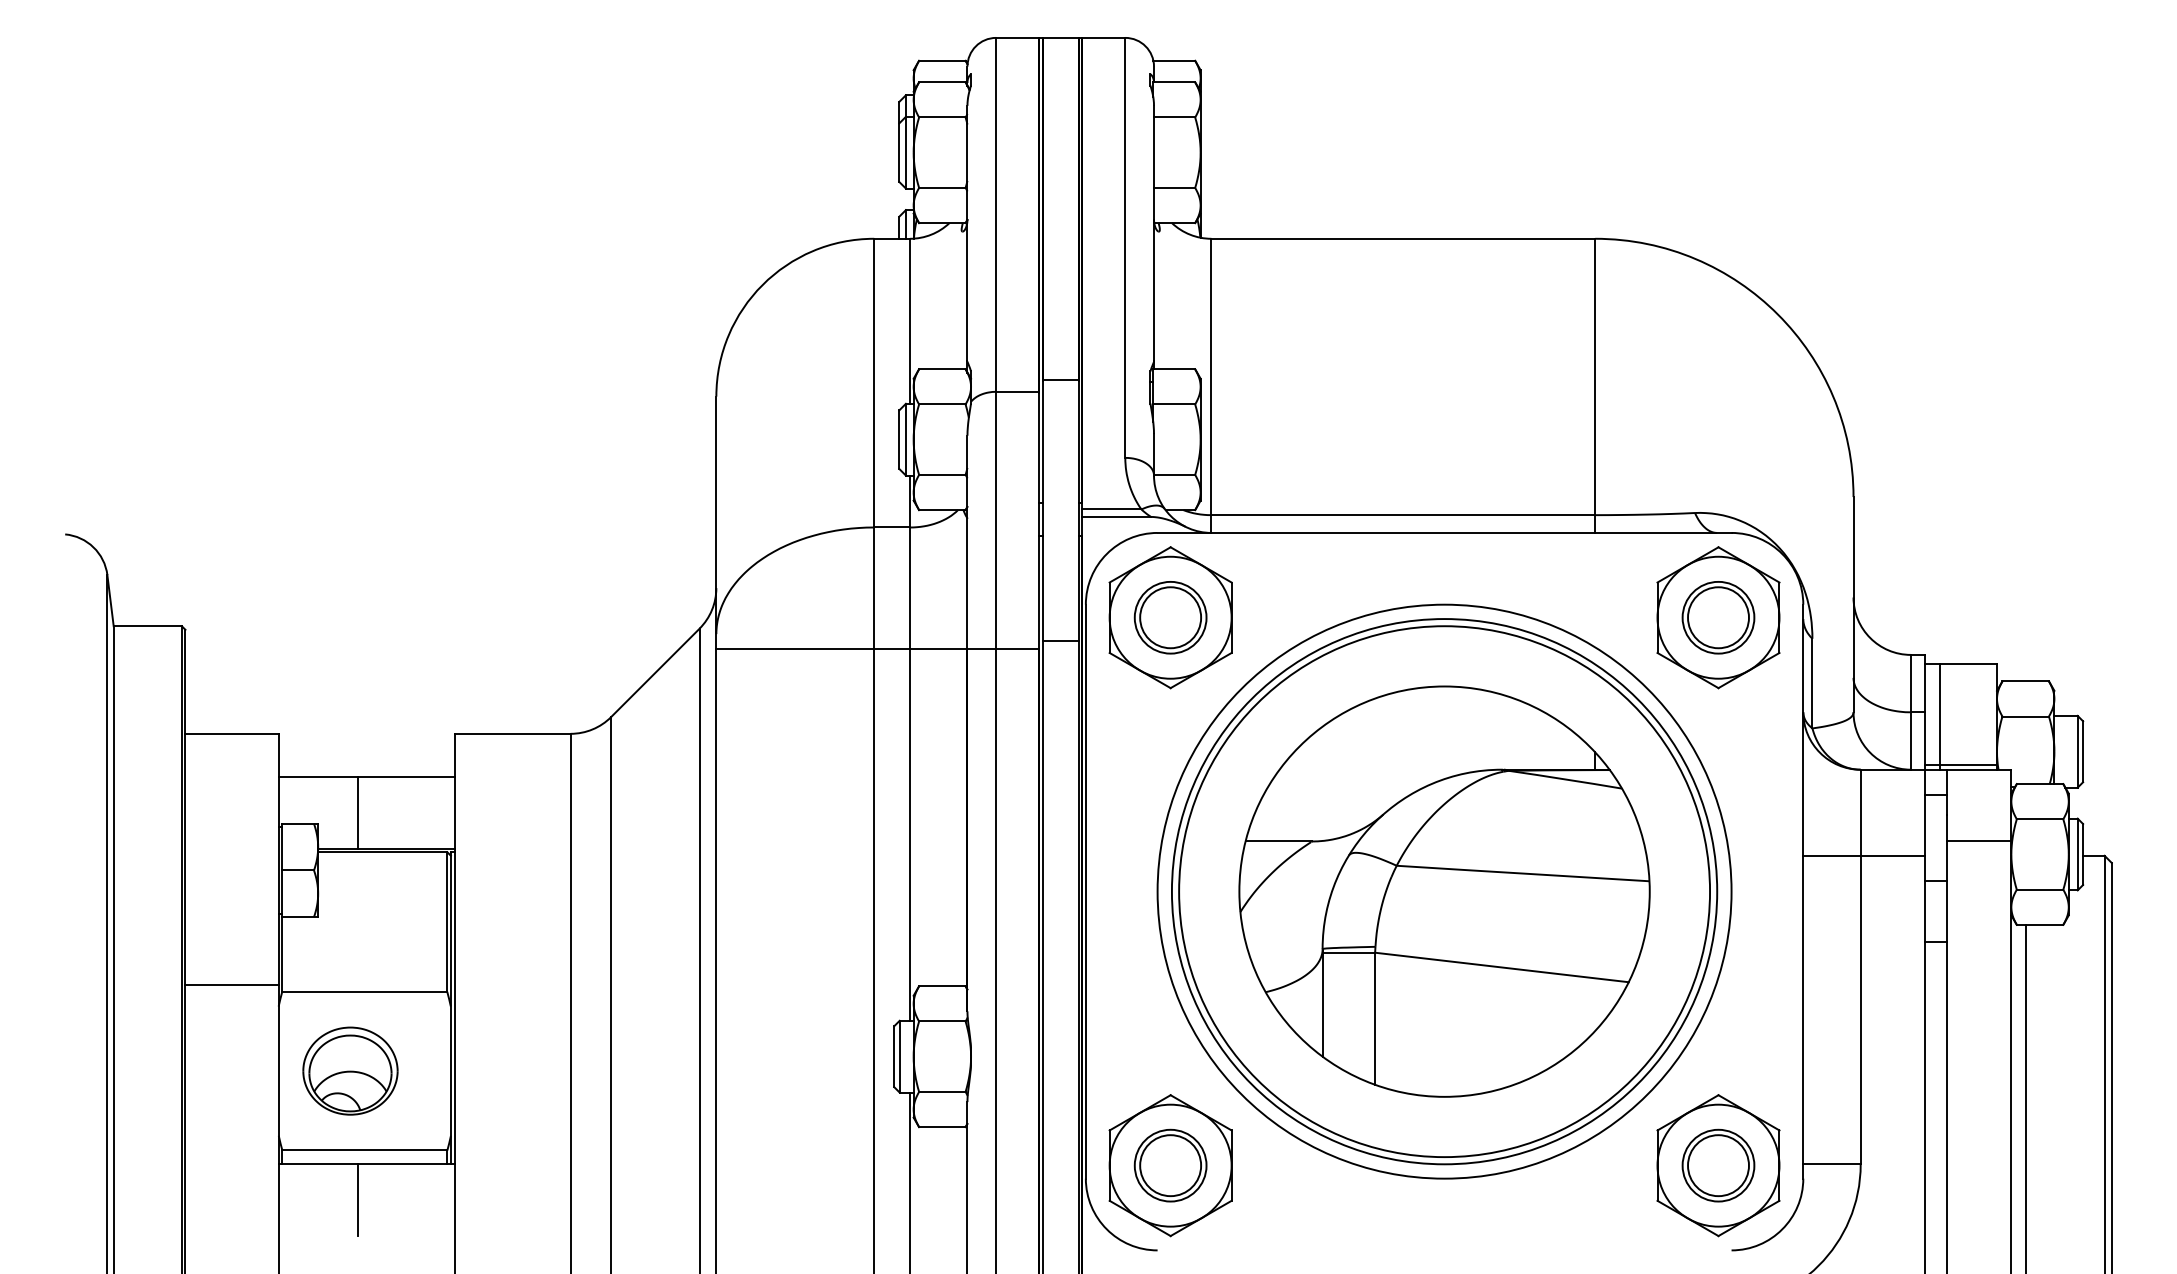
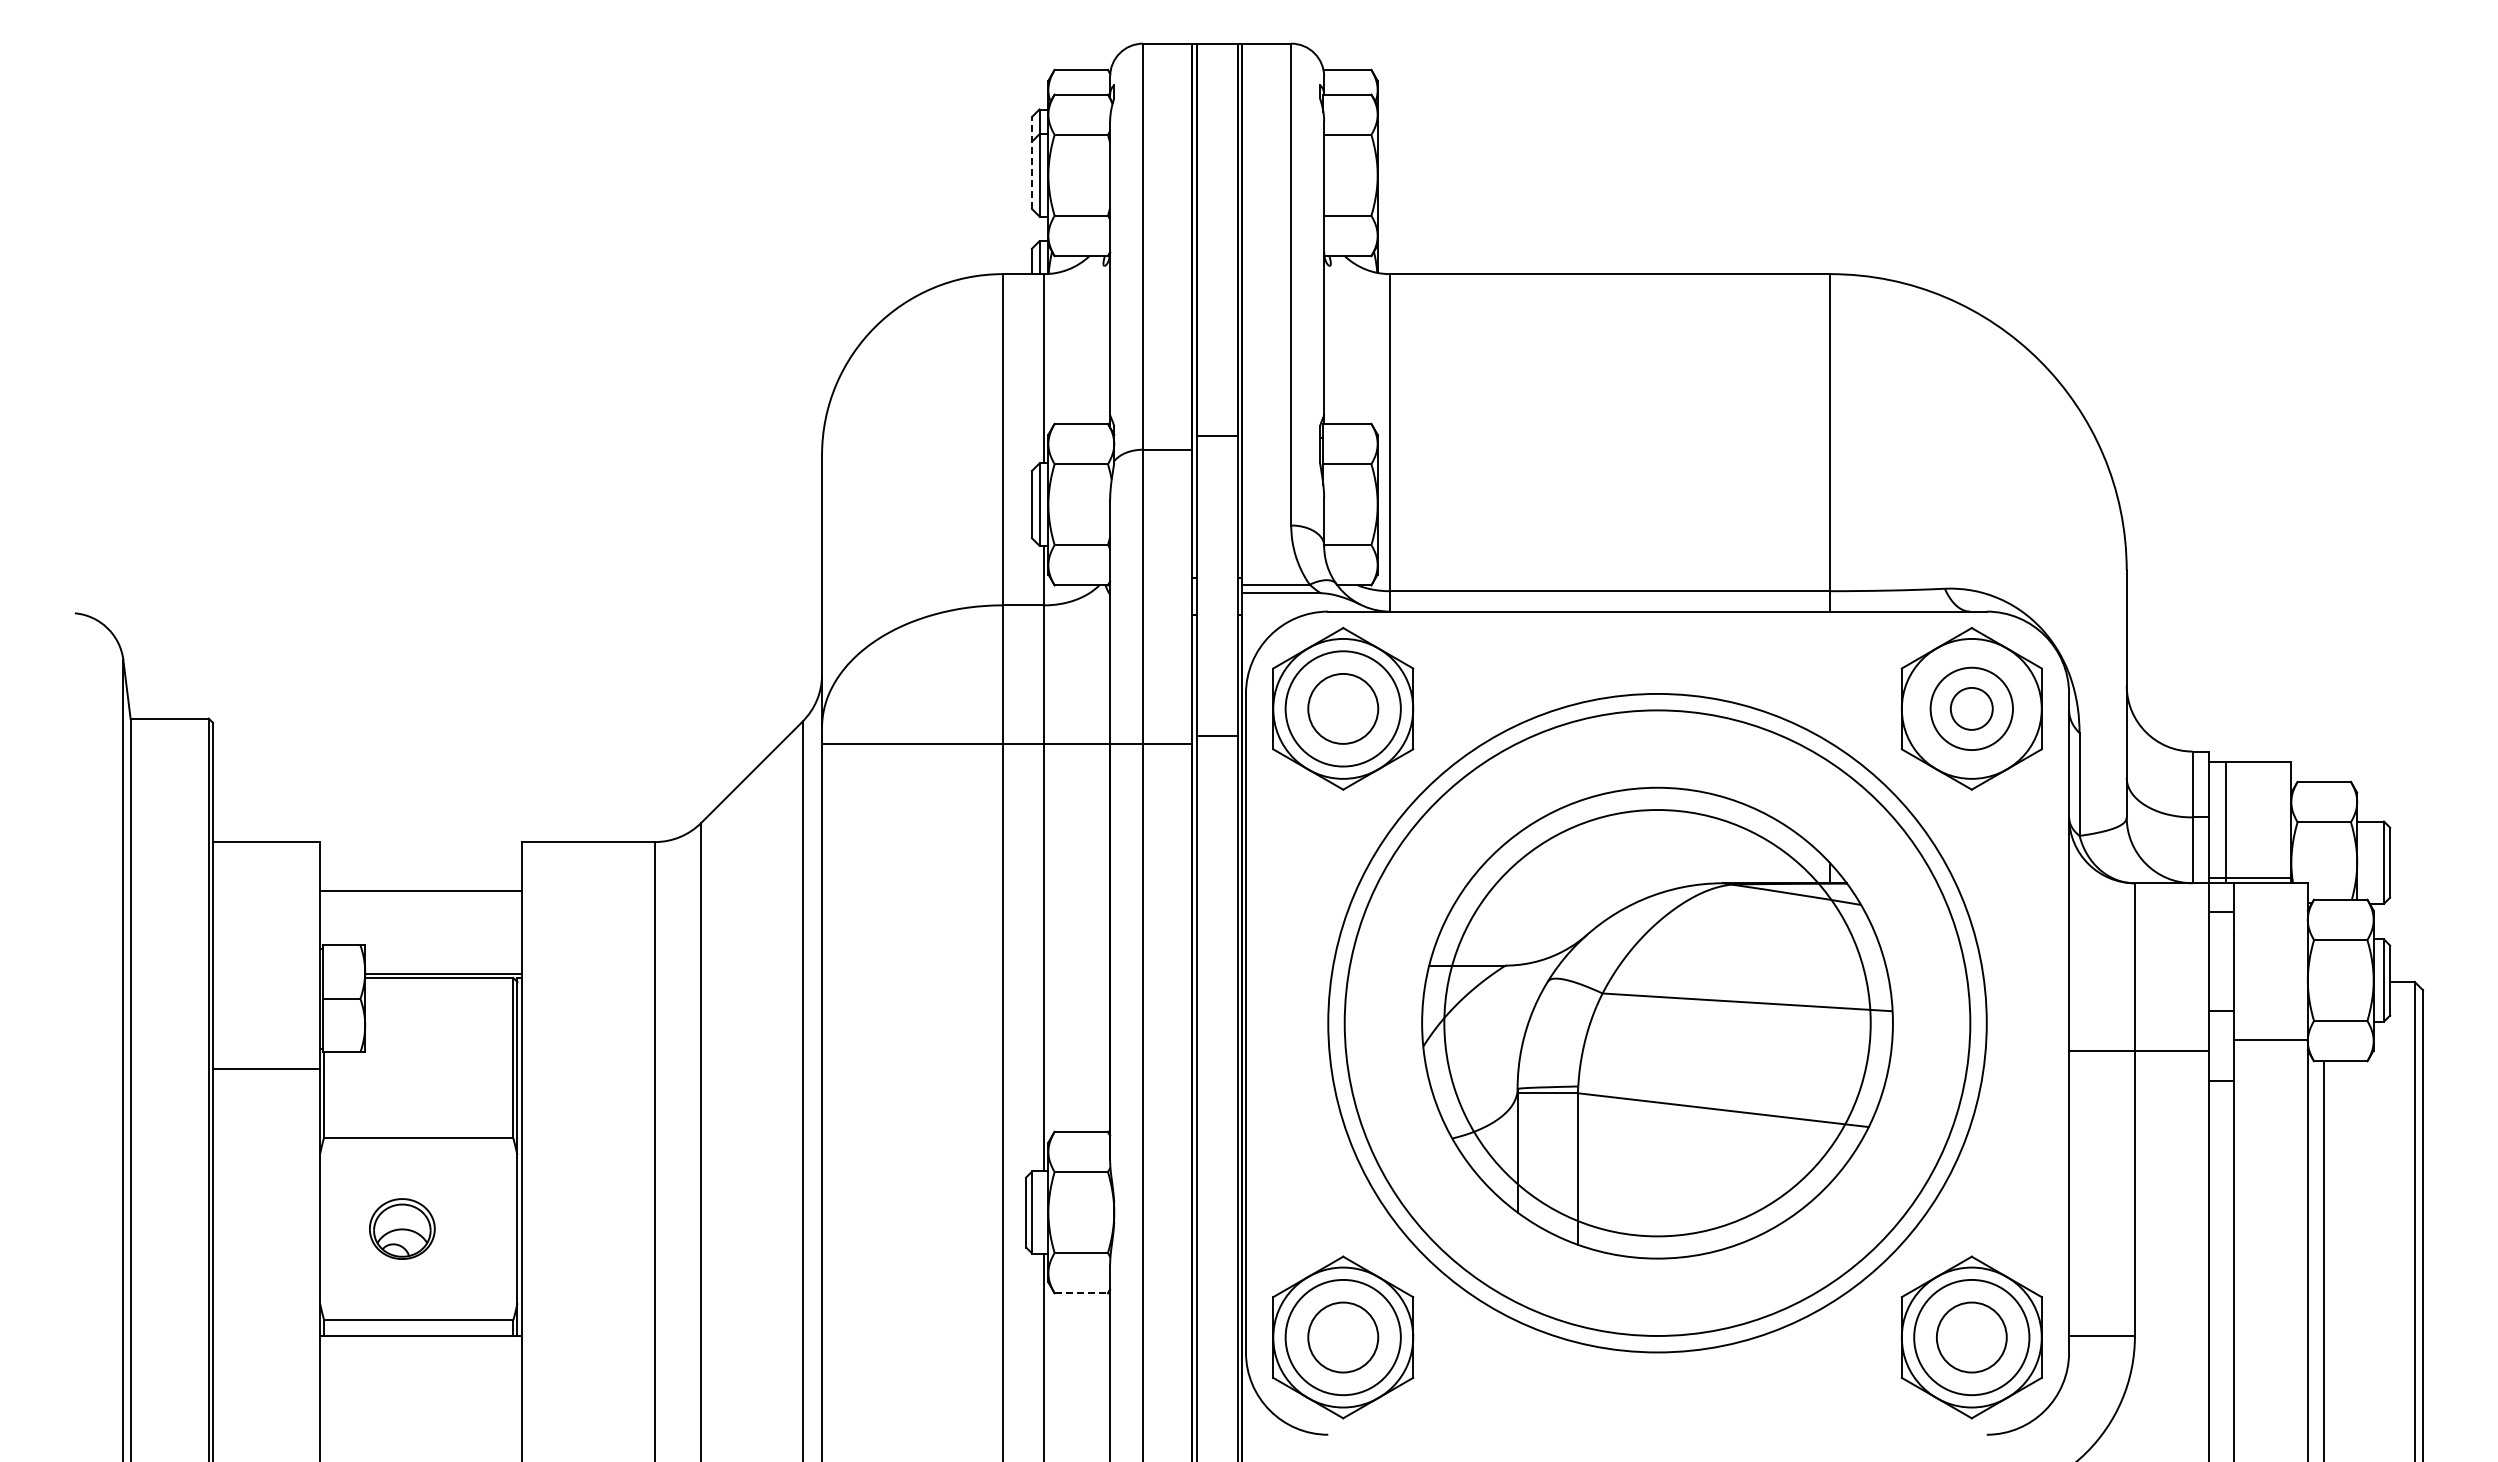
line: (898, 142) -> (1031, 163), solid -> dashed
circle: (1170, 617) -> (1343, 708), size x1.4
circle: (1718, 617) -> (1971, 708), size x0.6
line: (357, 812) -> (410, 932), removed
line: (1978, 841) -> (2270, 1039), moved
line: (1864, 856) -> (2139, 1051), moved
circle: (1444, 891) -> (1657, 1022), size x0.7
line: (231, 985) -> (265, 1069), moved
part: (350, 1070) -> (402, 1228), size x0.6
line: (942, 1127) -> (1081, 1293), solid -> dashed
circle: (1170, 1165) -> (1343, 1337), size x1.4
circle: (1718, 1165) -> (1971, 1337), size x1.4
line: (357, 1199) -> (410, 1376), removed

